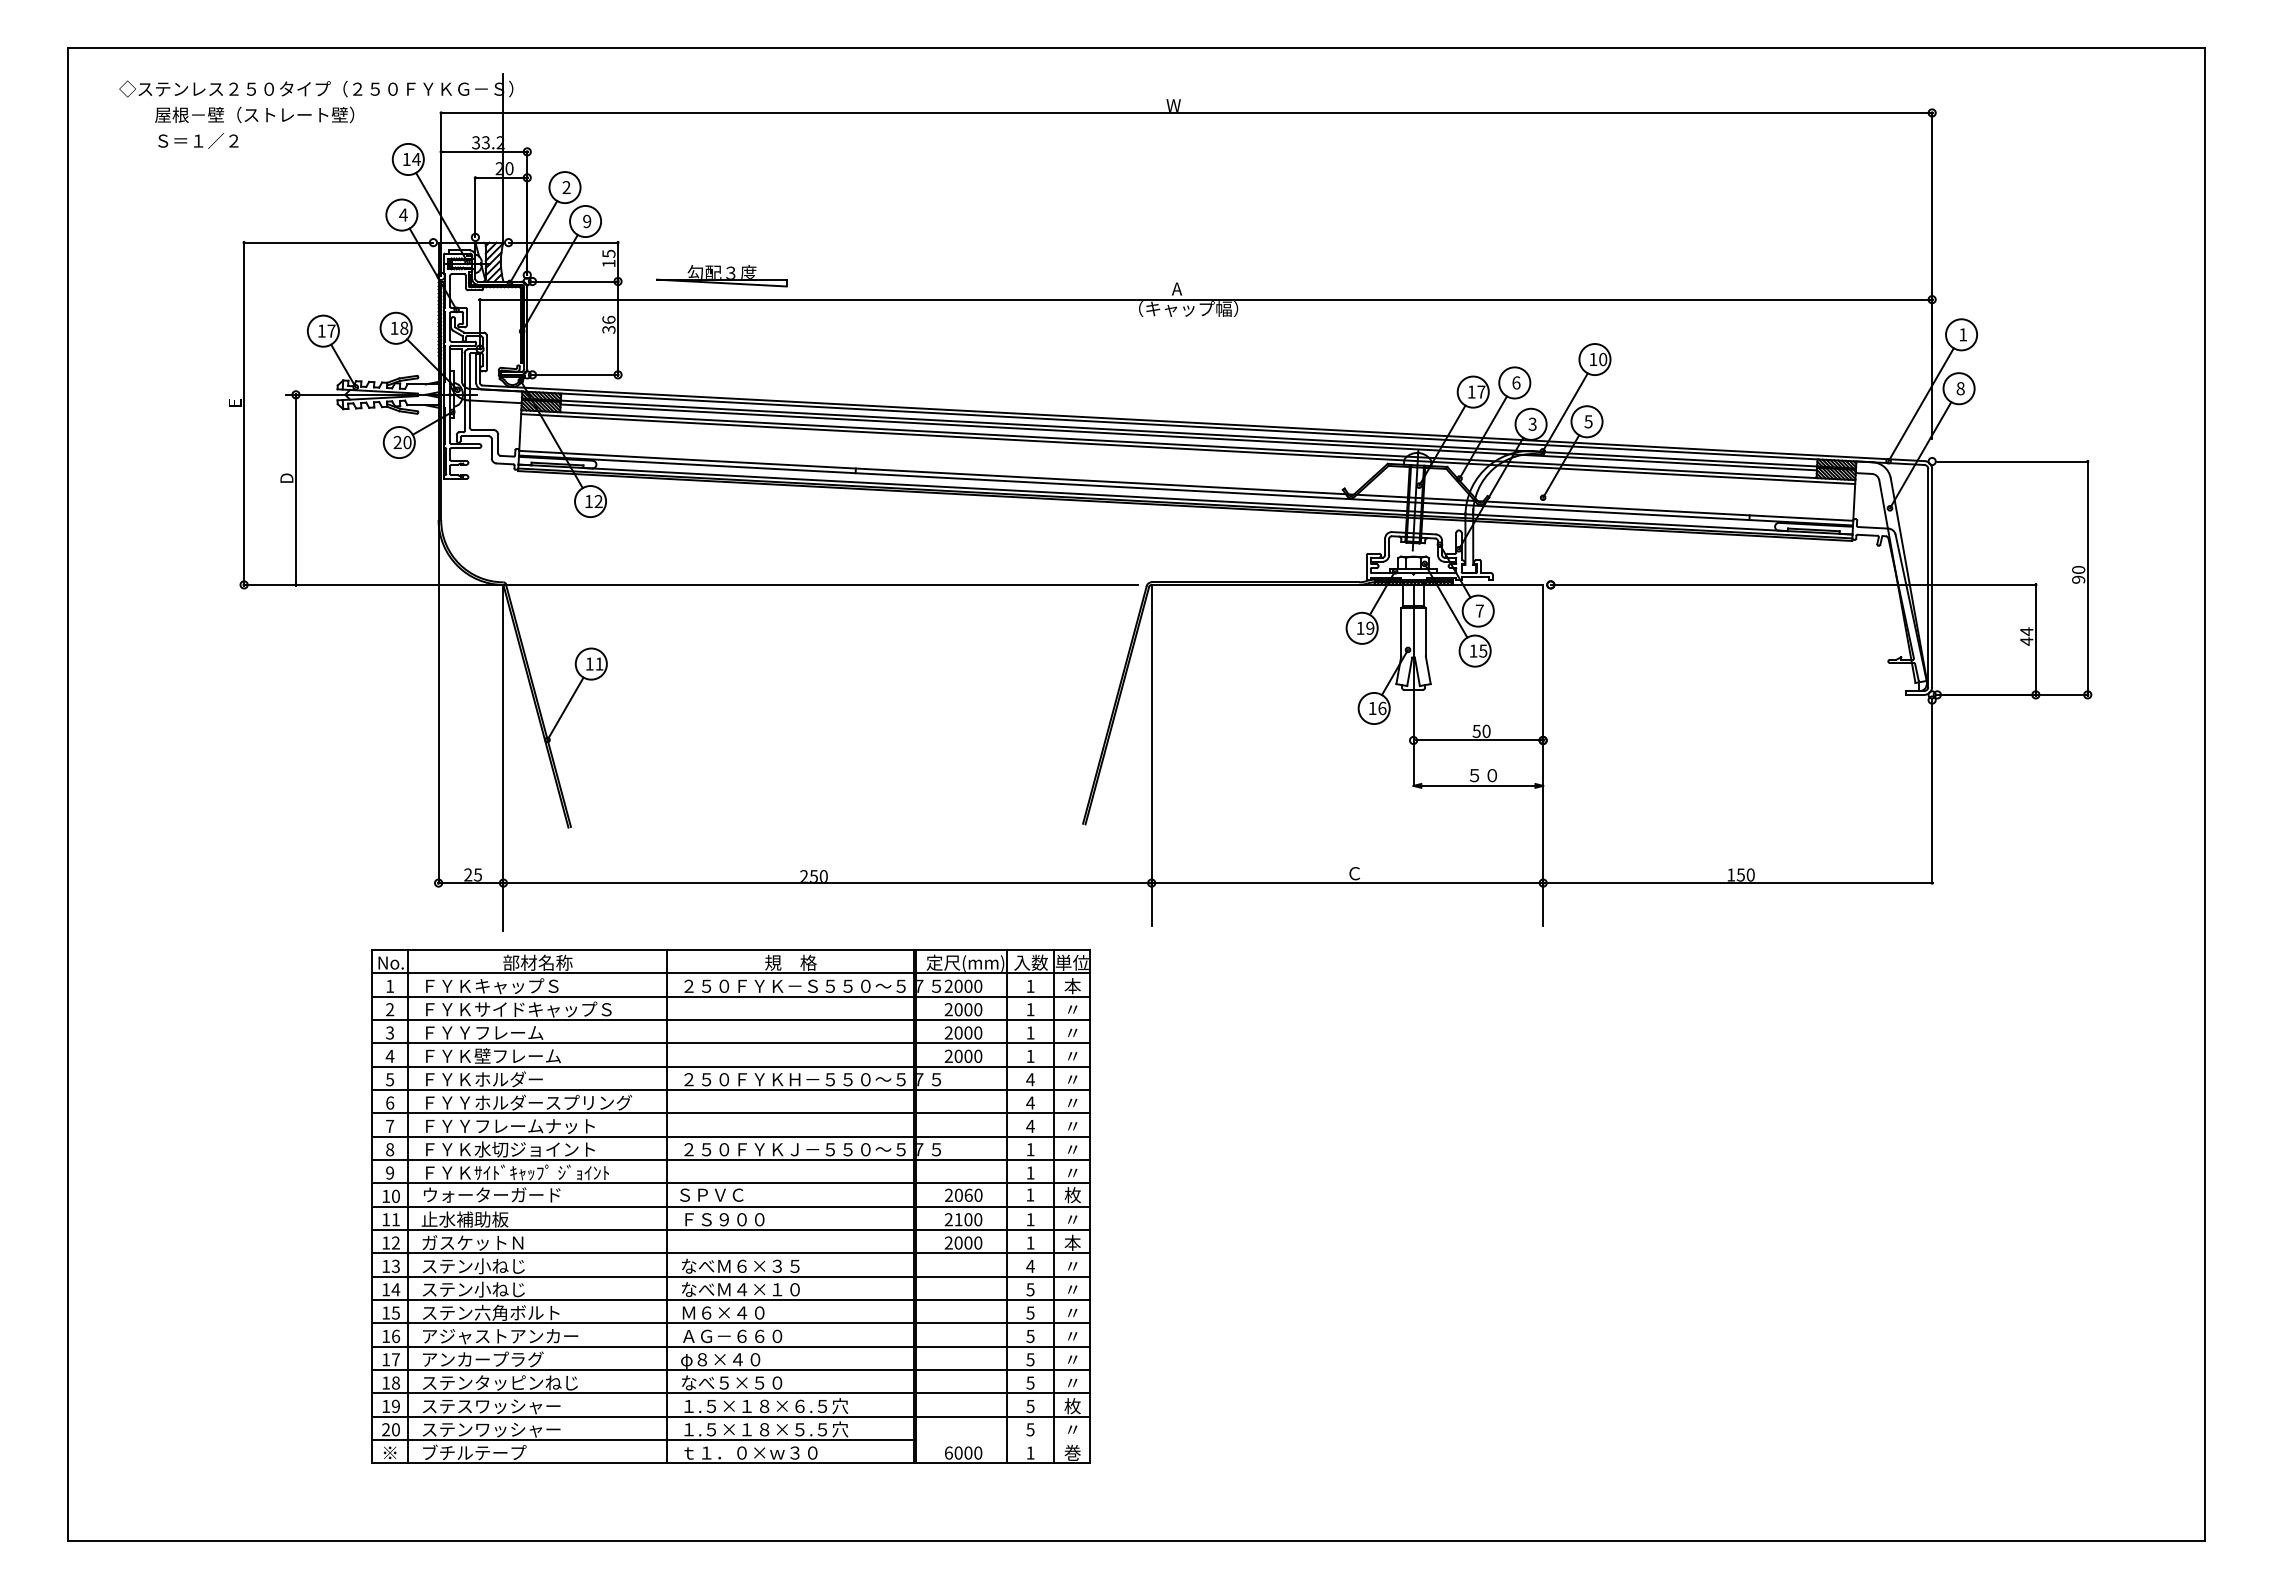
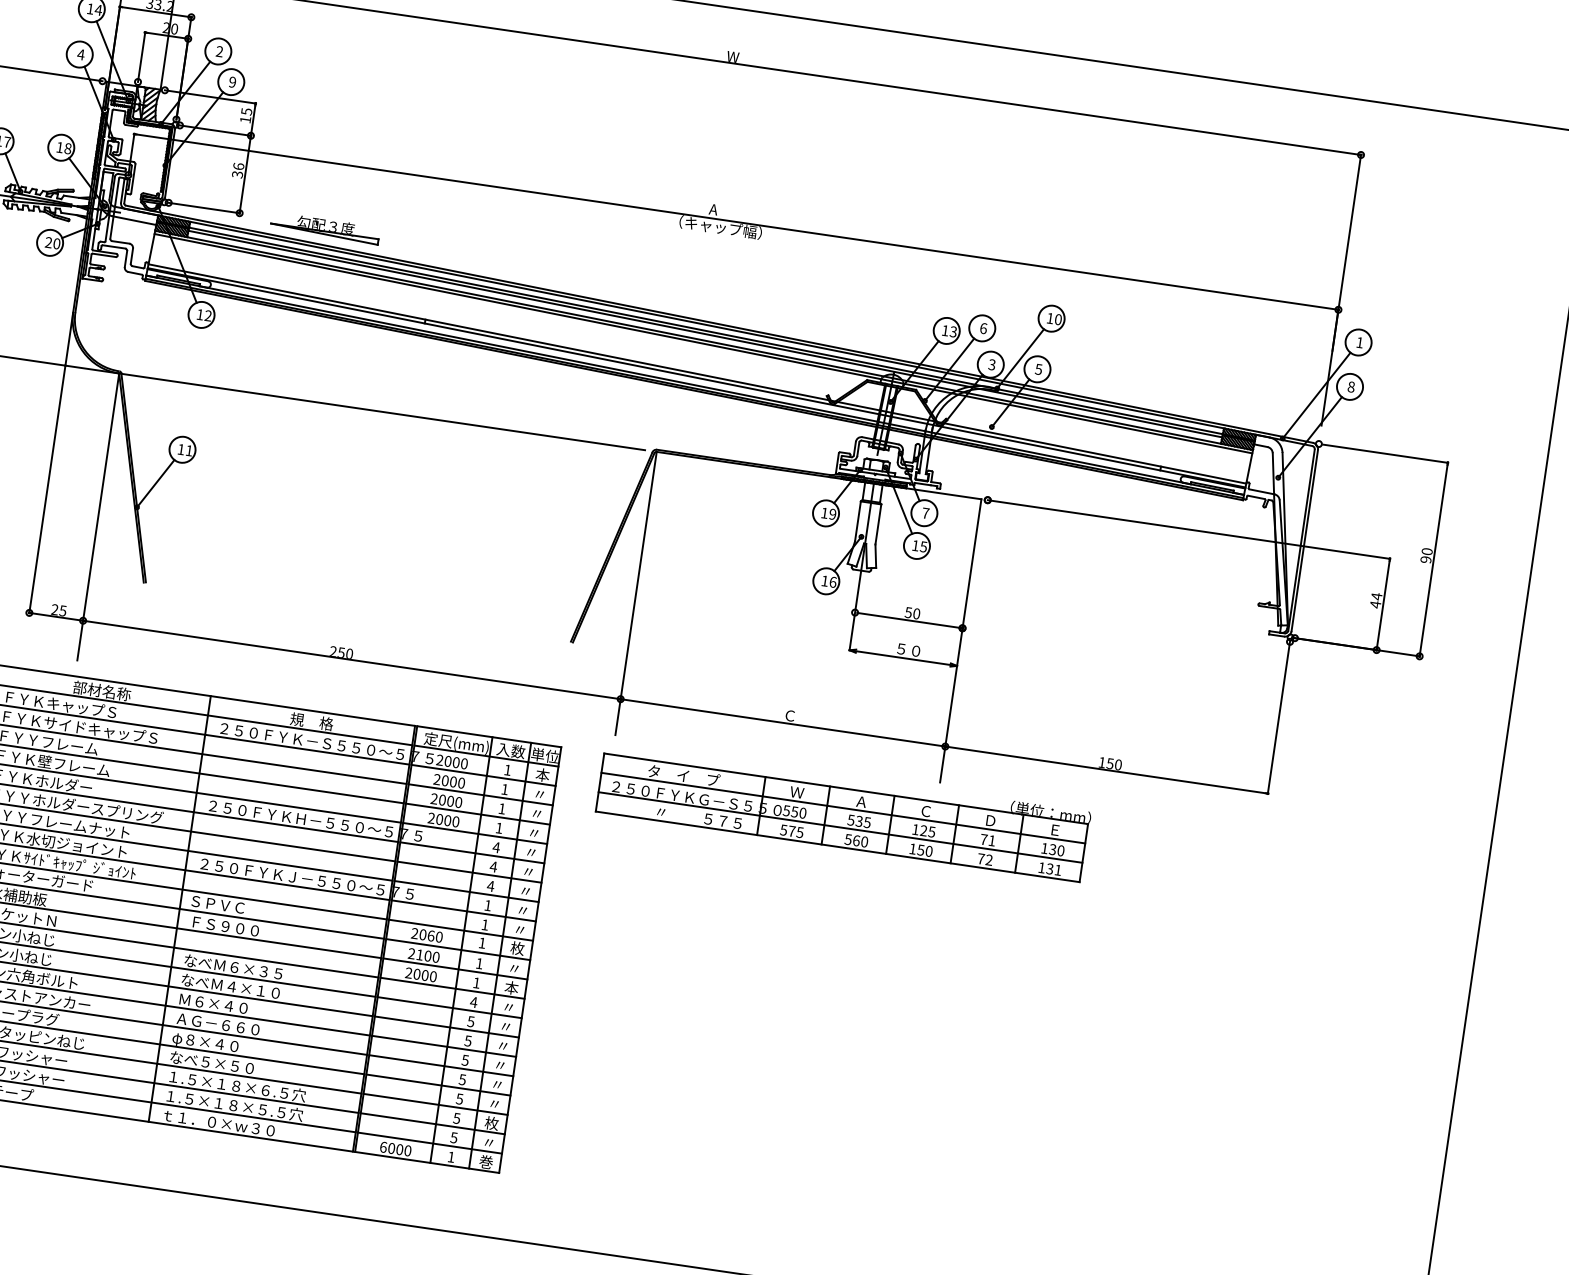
part: (721, 276) -> (325, 228), moved
text: (1481, 391) -> (953, 331), 17 -> 13
part: (1434, 977) -> (843, 811), added
line: (1002, 1440) -> (429, 1143), added

